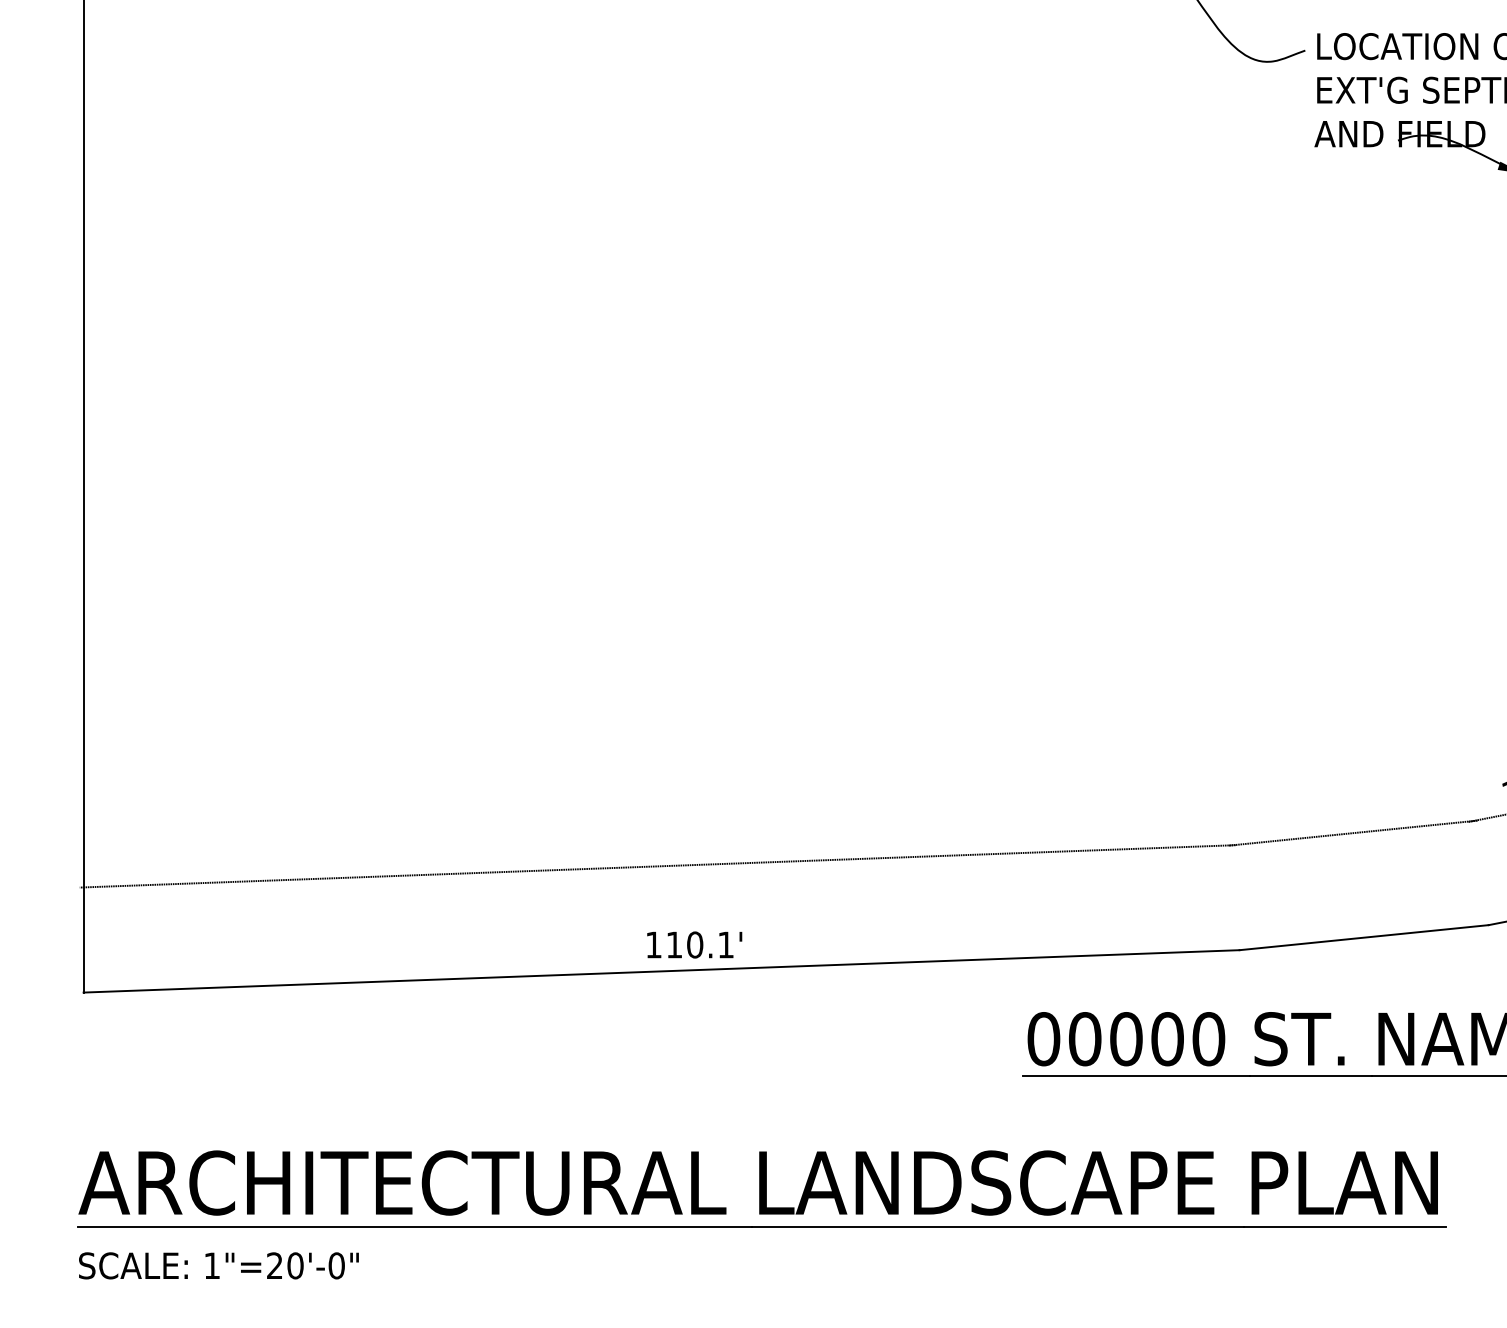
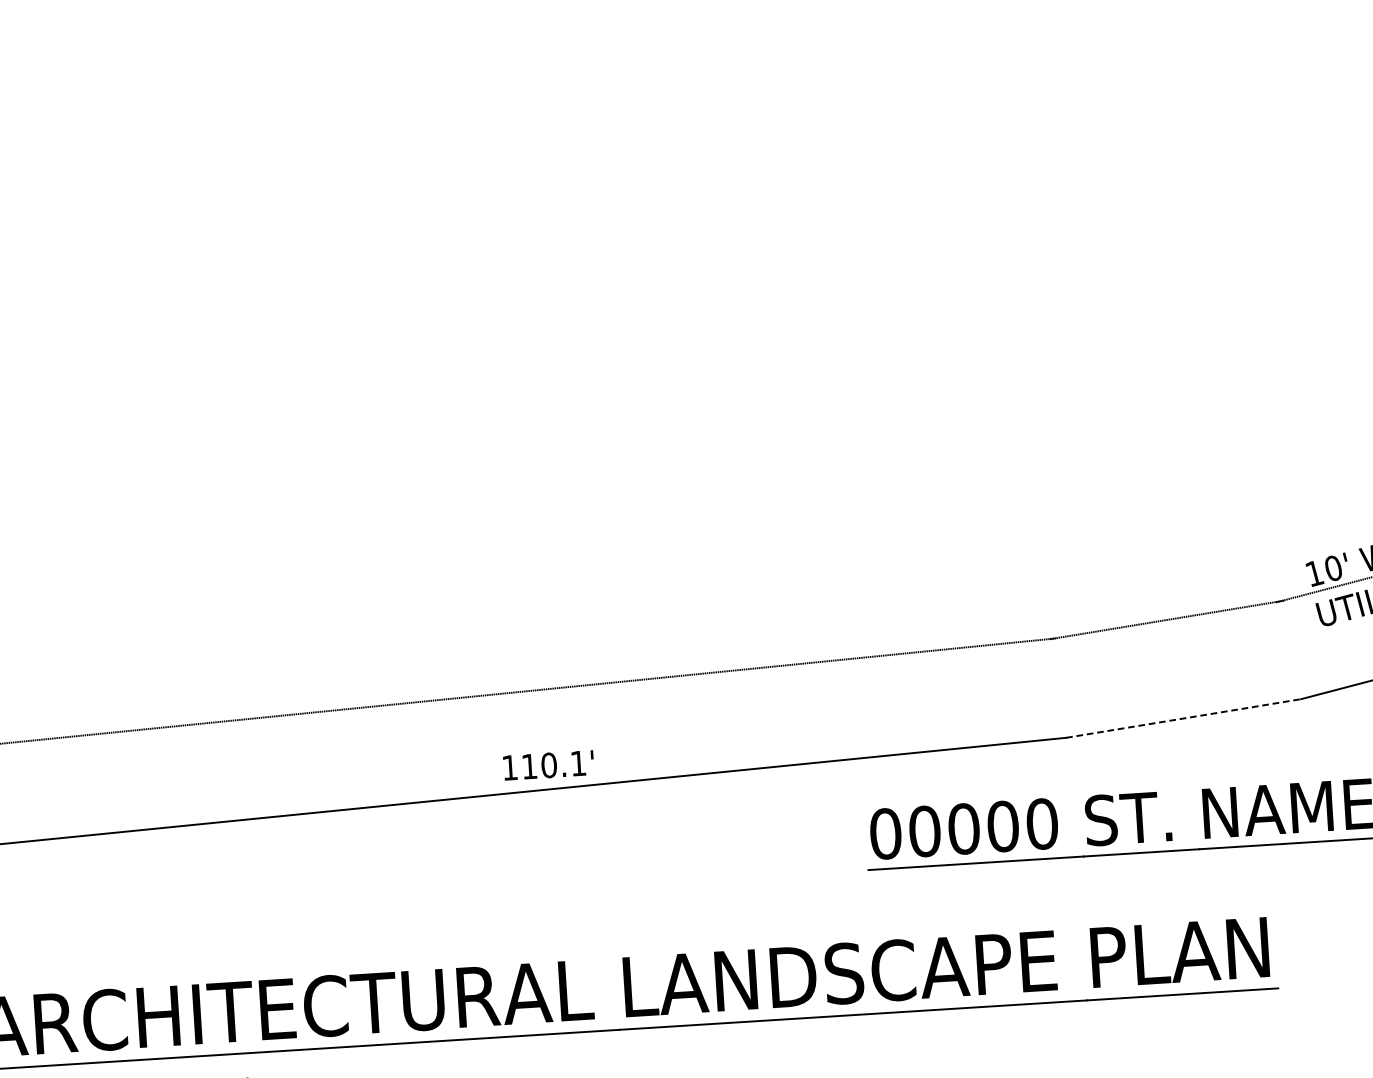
line: (1364, 937) -> (1183, 718), solid -> dashed

